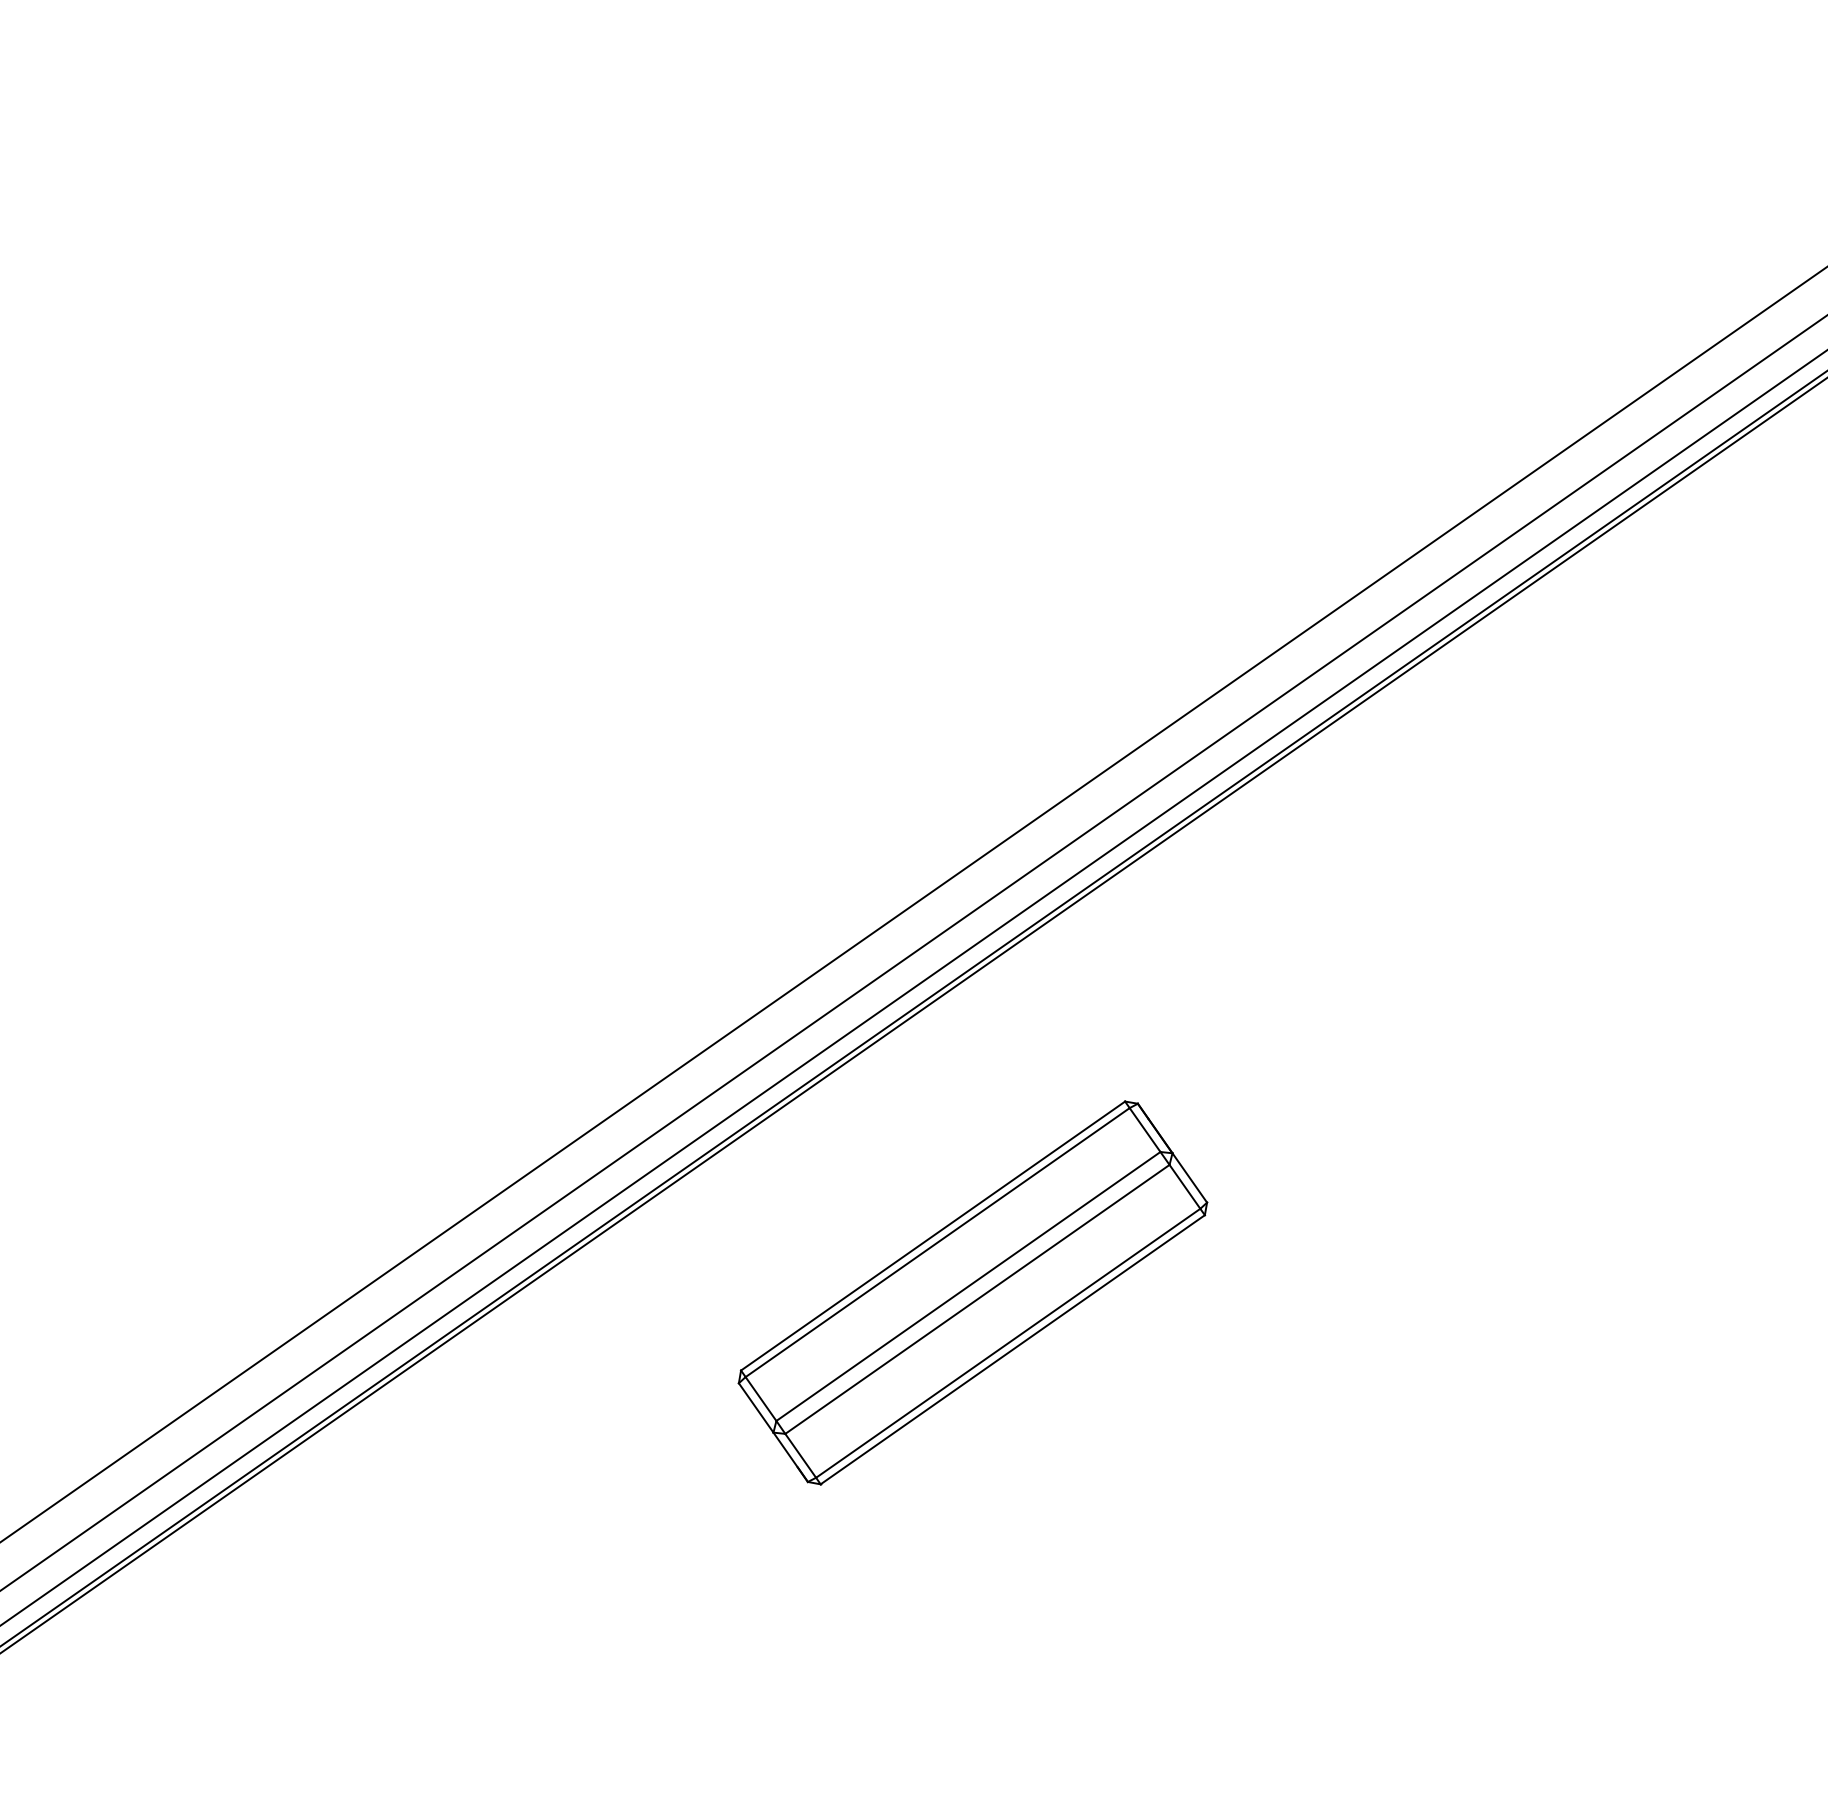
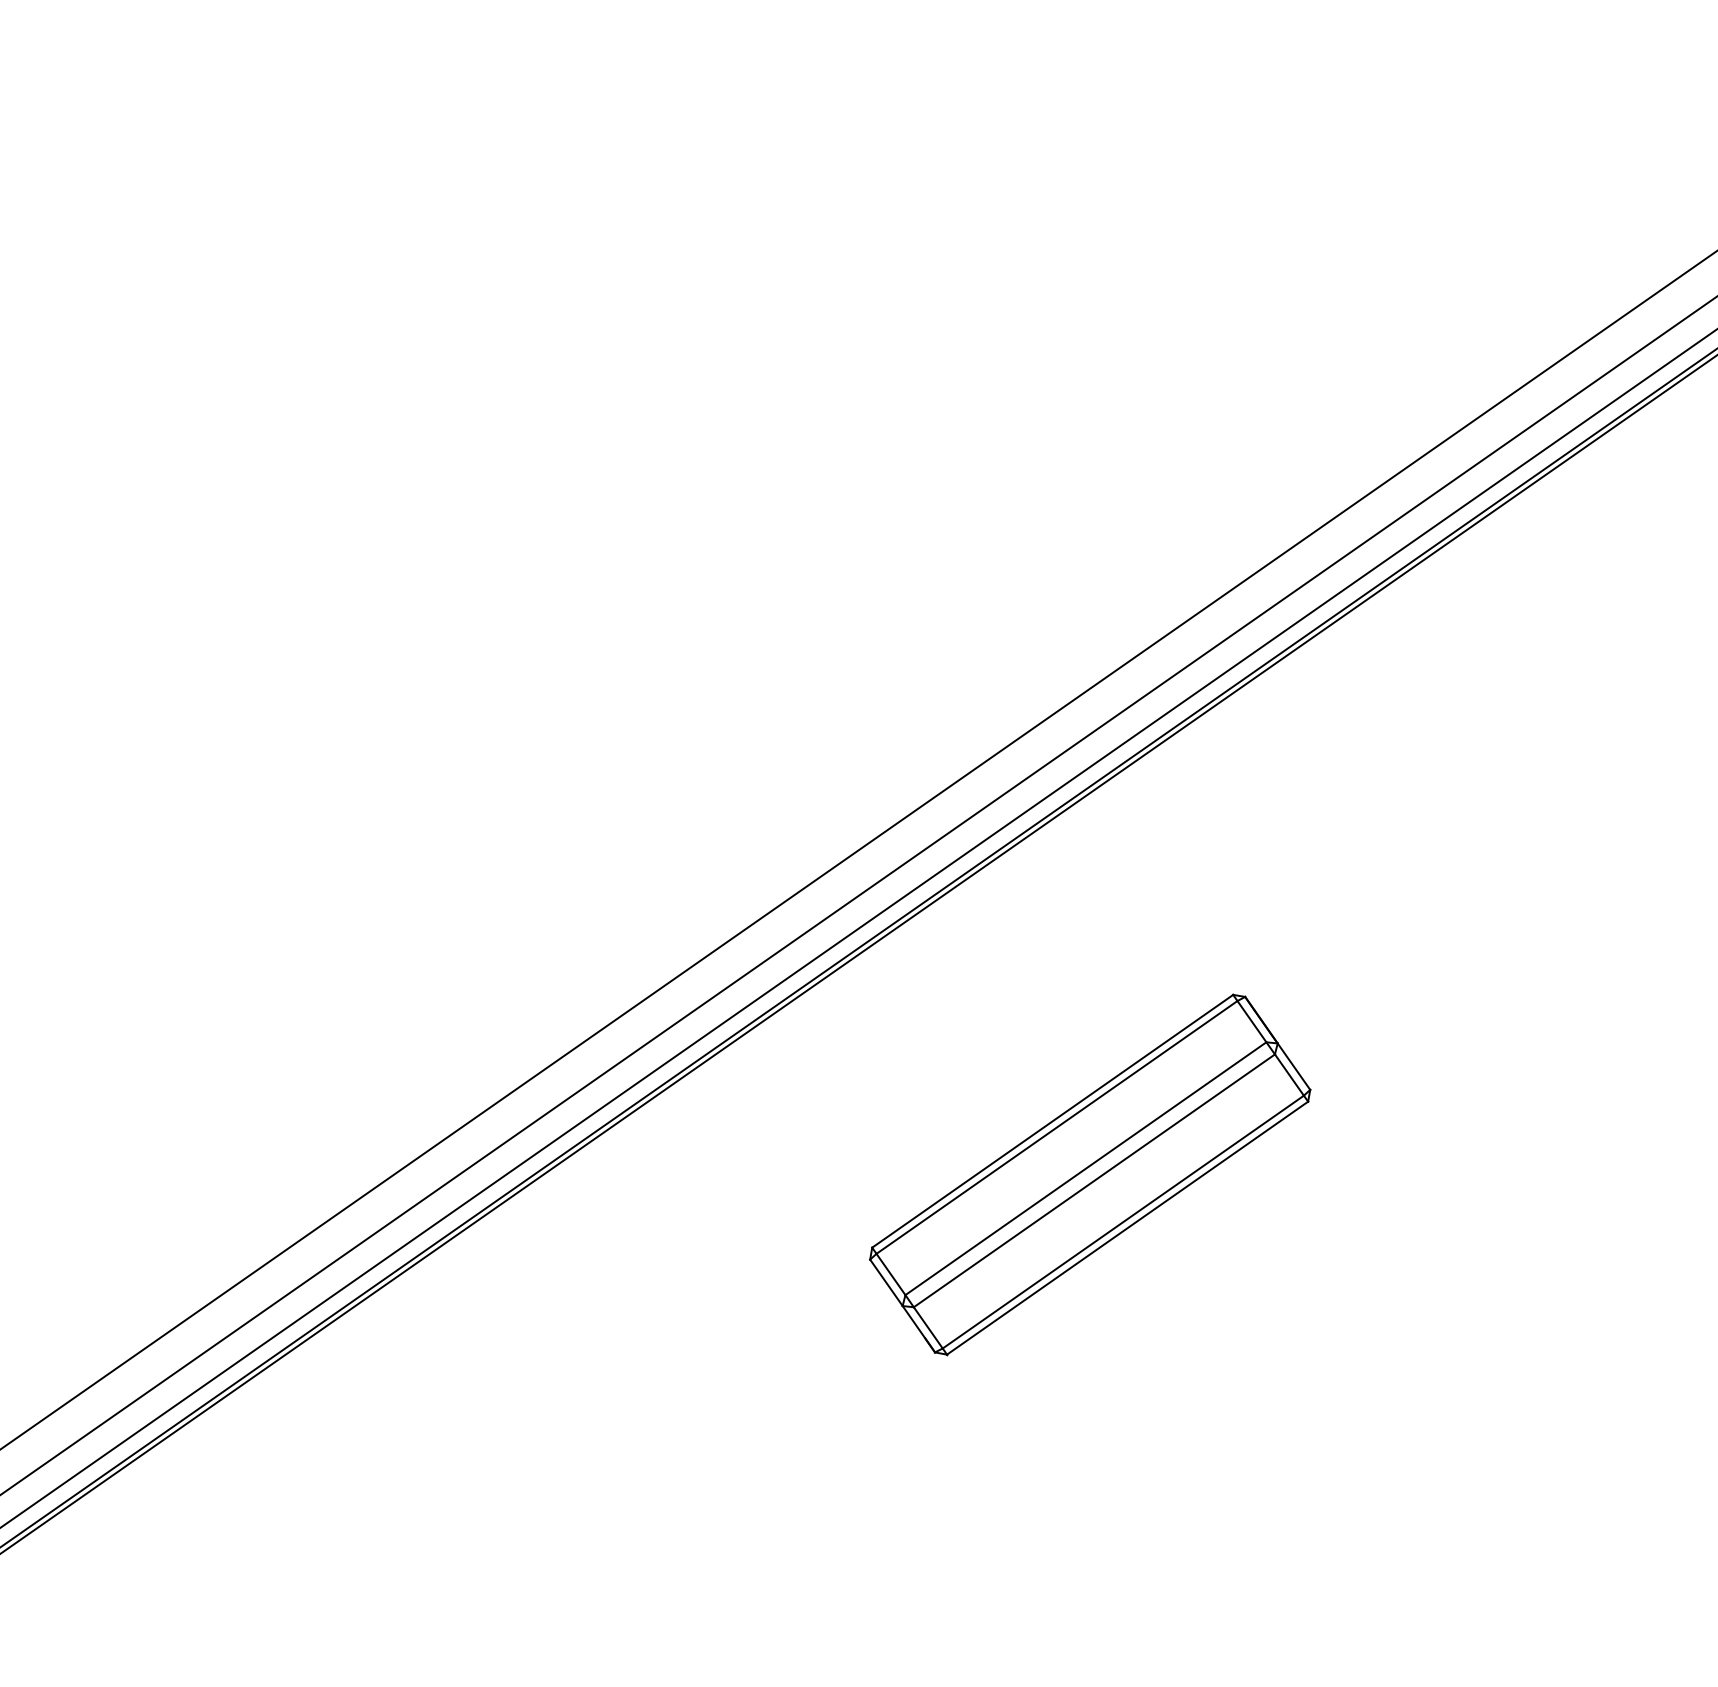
part: (972, 1292) -> (1089, 1174), moved

